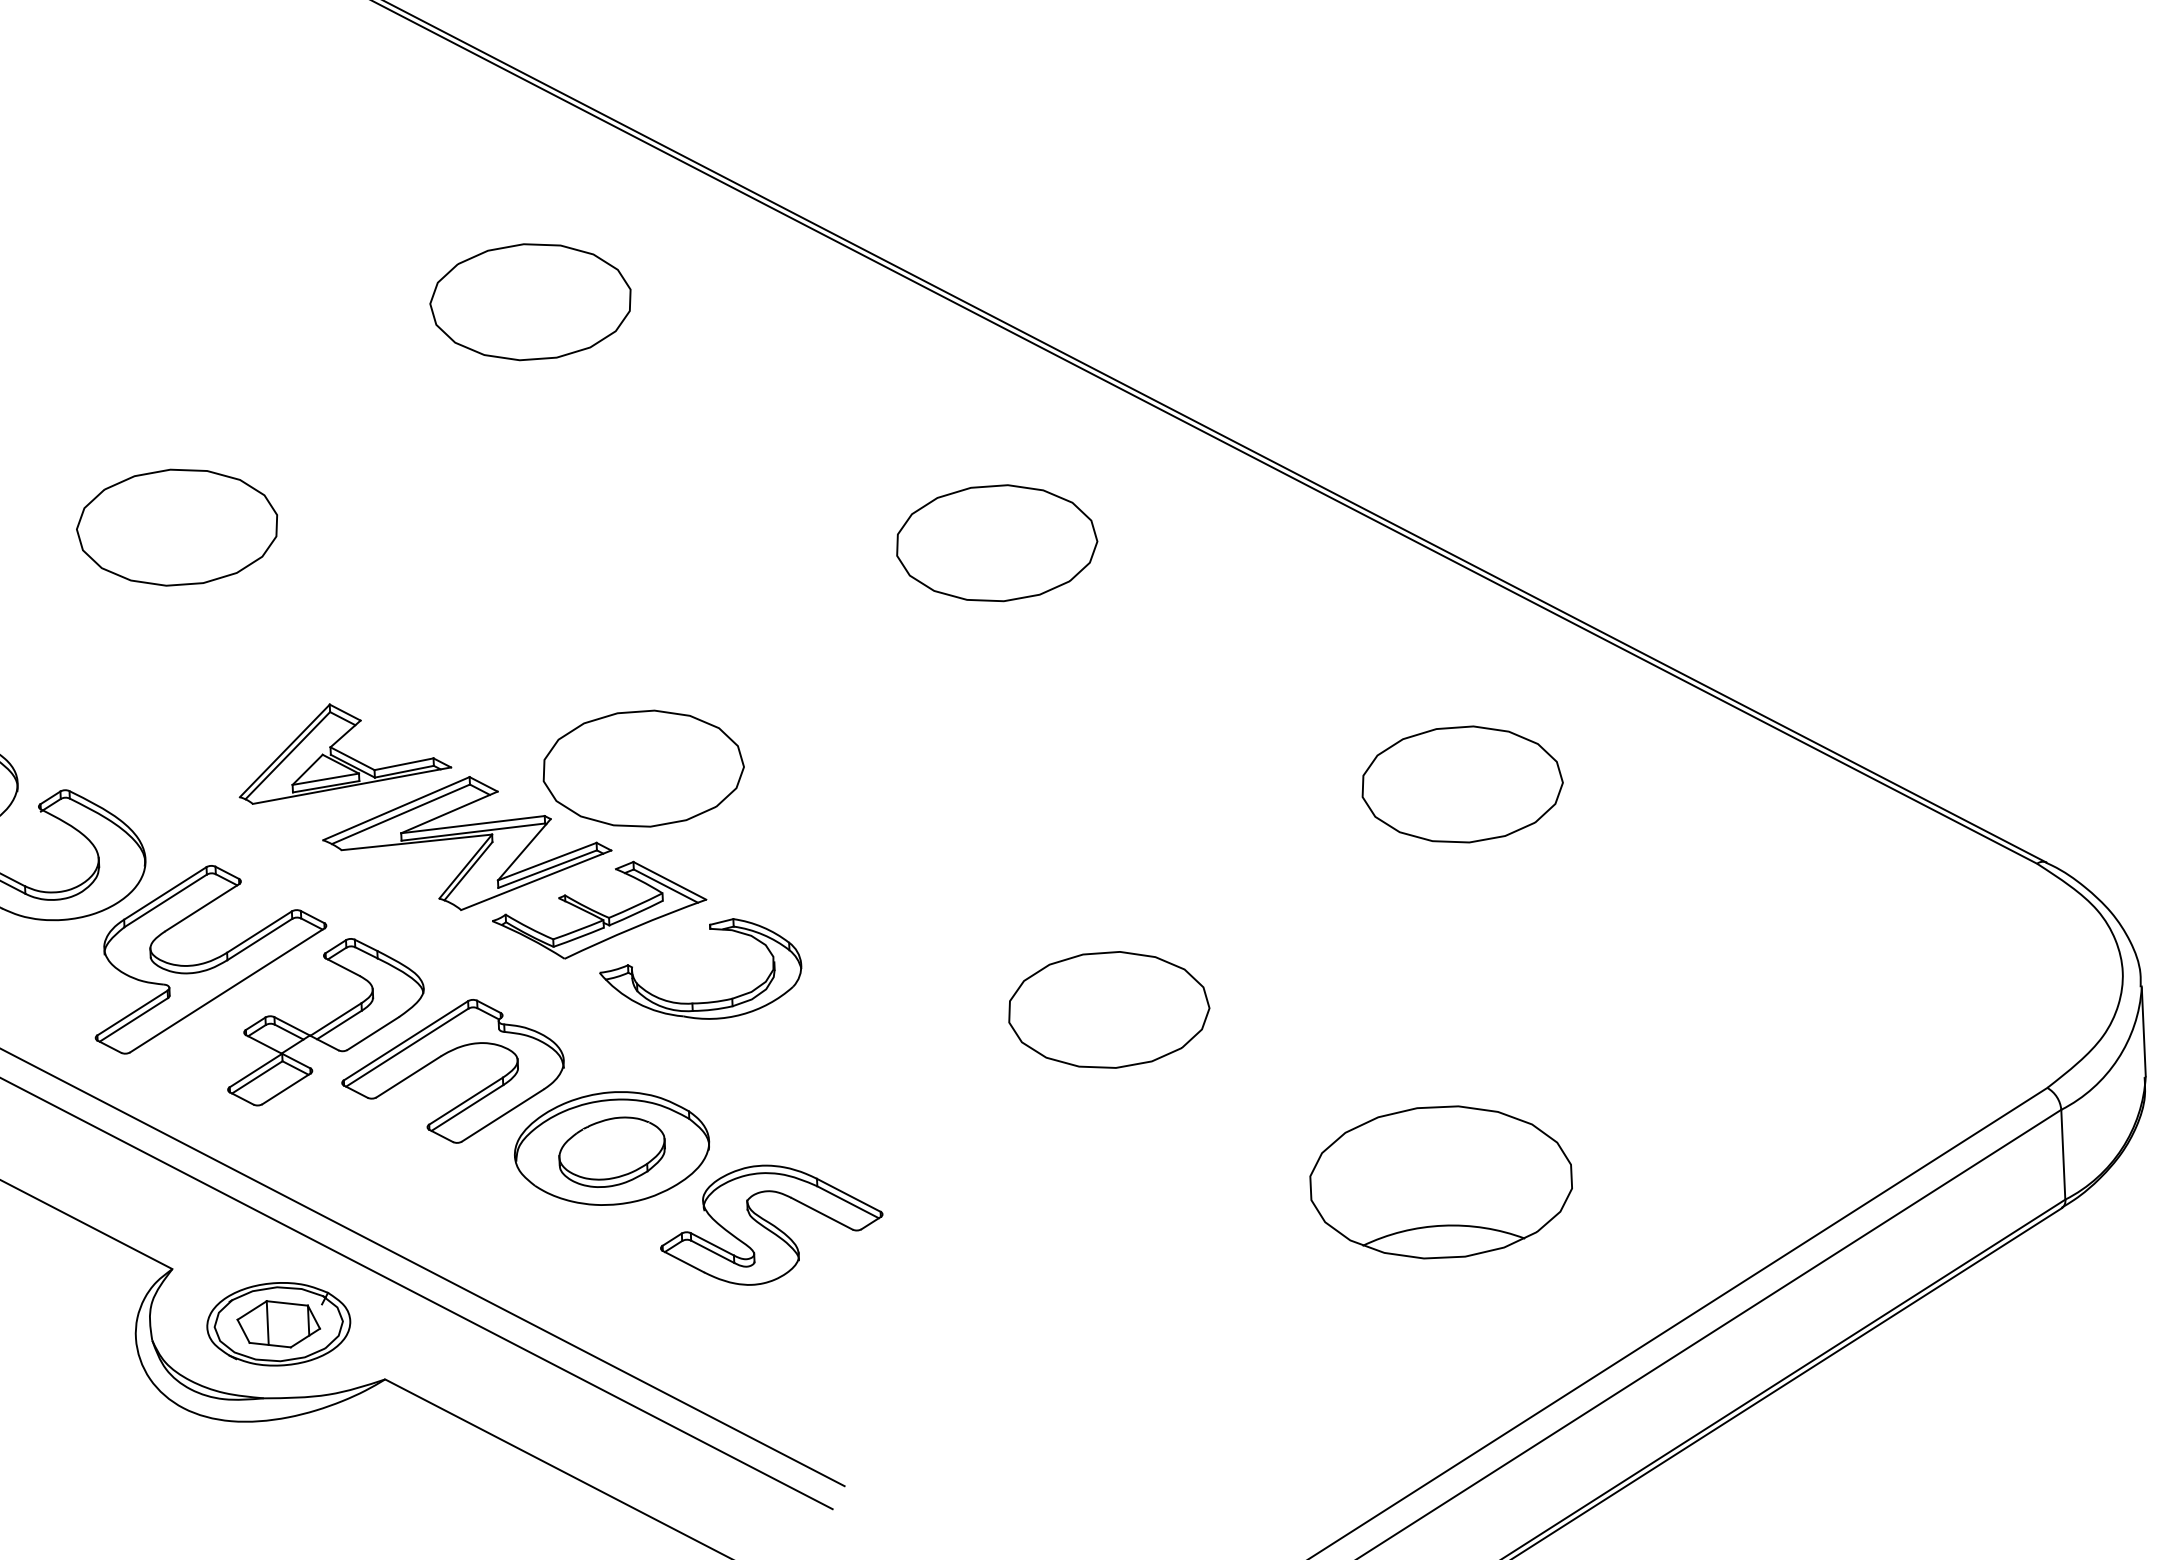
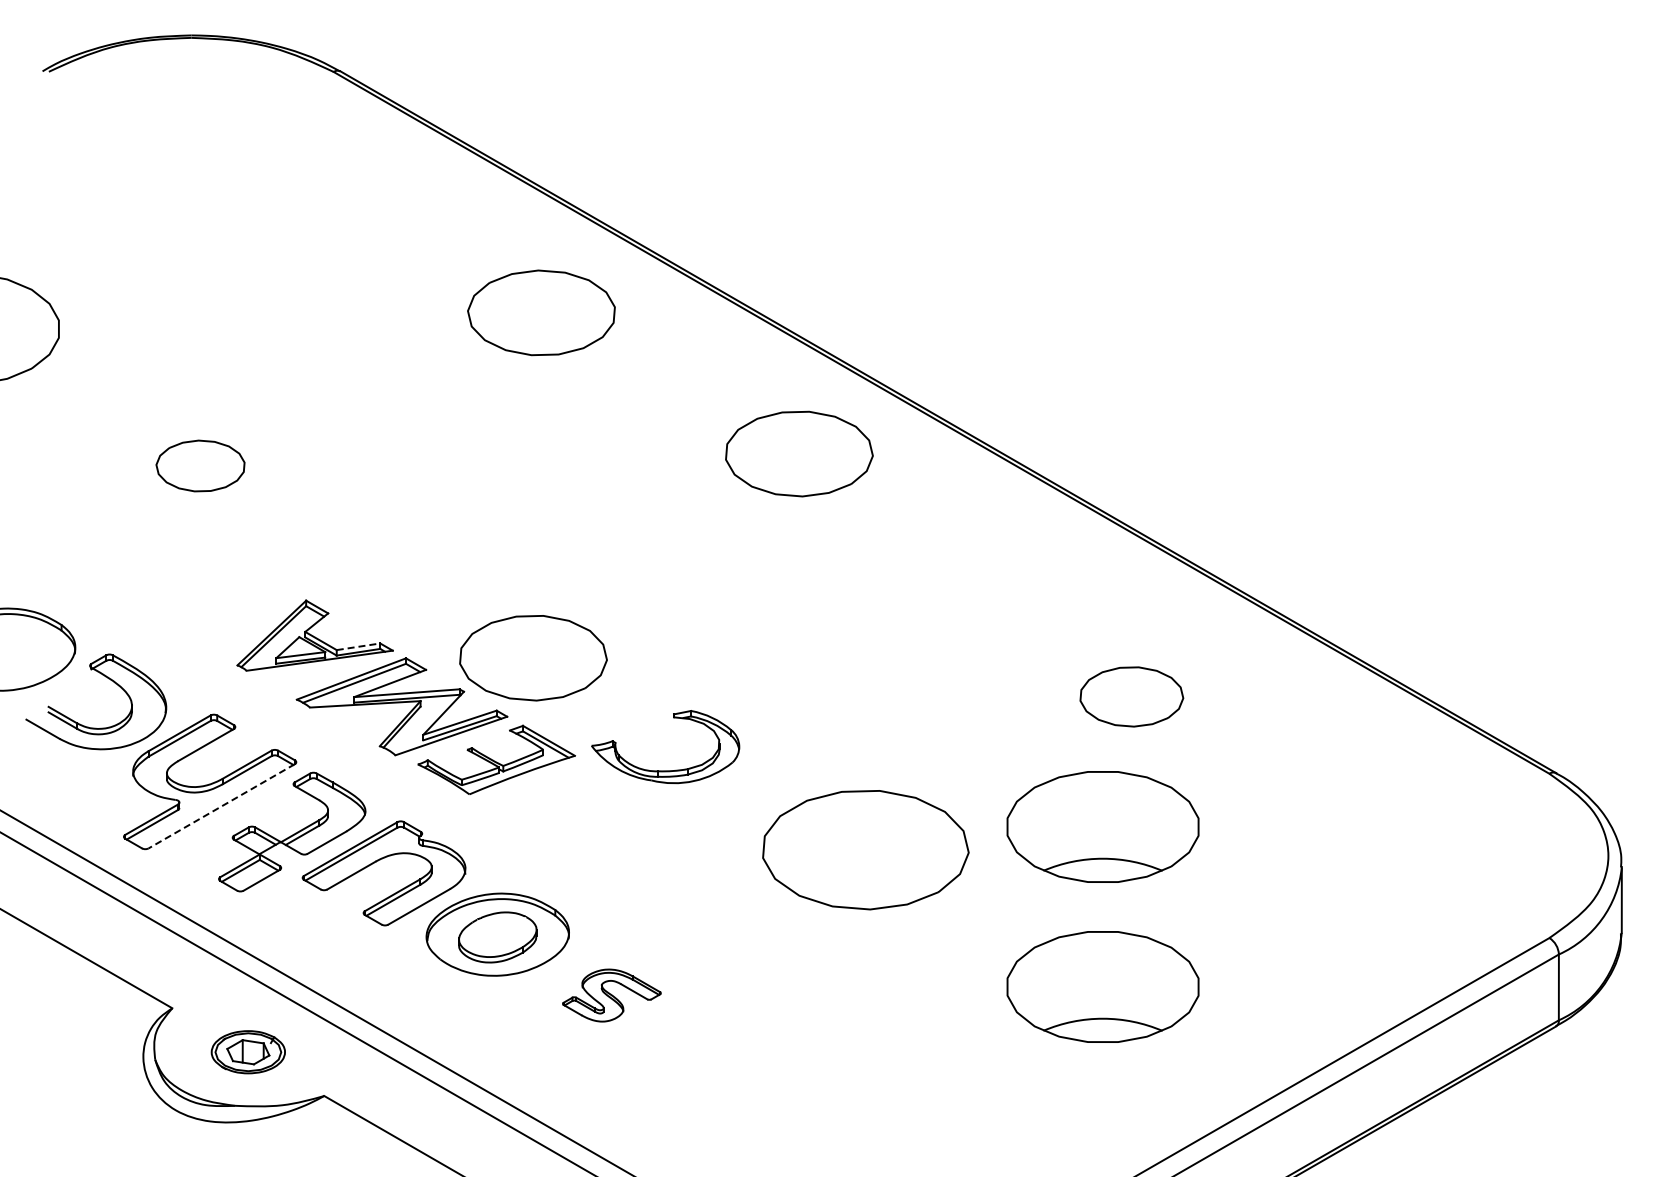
part: (530, 301) -> (541, 312), moved
part: (177, 526) -> (200, 465), size x0.6
part: (997, 542) -> (799, 453), moved
line: (404, 763) -> (358, 646), solid -> dashed
part: (1462, 784) -> (1131, 696), size x0.7
part: (1430, 963) -> (1102, 826), added
line: (226, 990) -> (221, 806), solid -> dashed
part: (702, 1001) -> (665, 770), moved
part: (1108, 1009) -> (865, 849), size x1.4
part: (770, 1224) -> (611, 995), size x0.6
part: (279, 1324) -> (248, 1052), size x0.7

